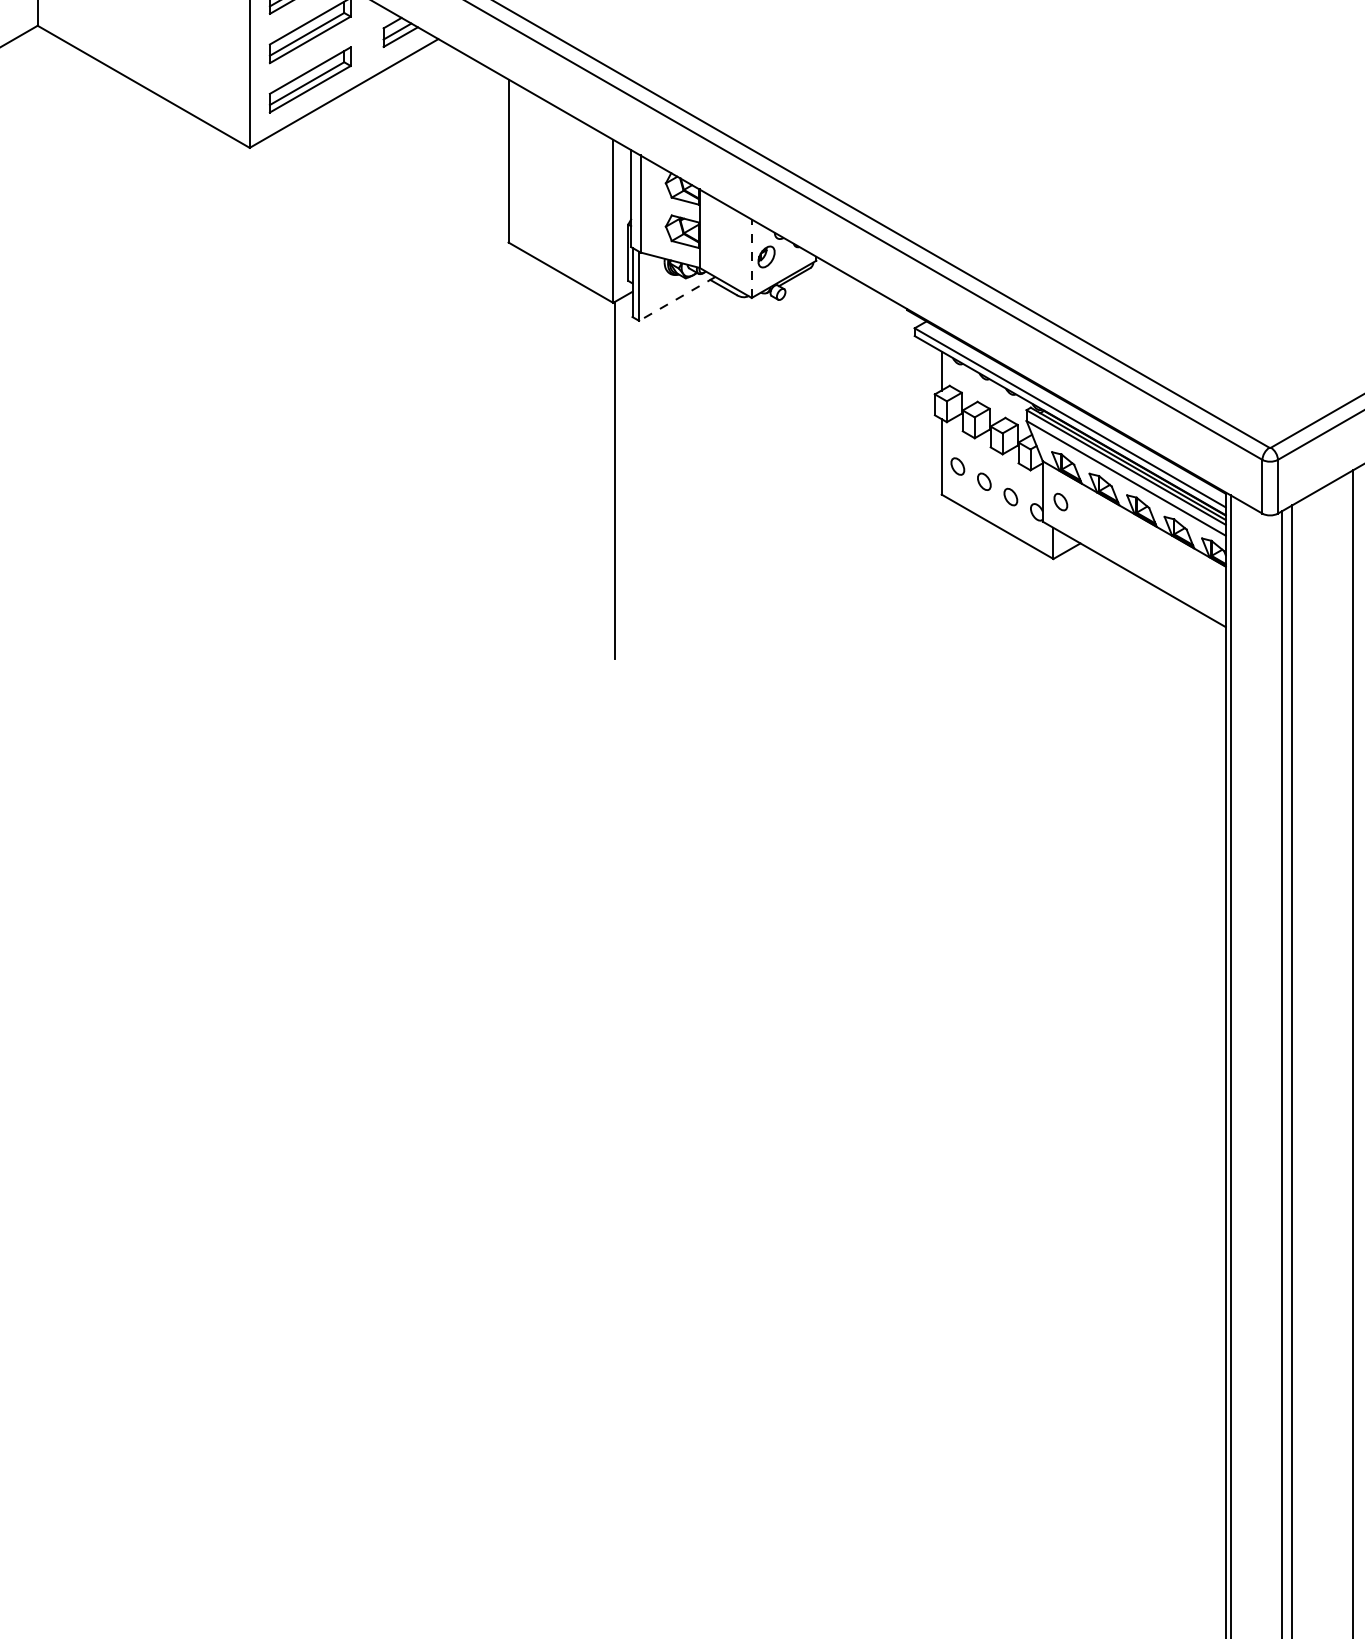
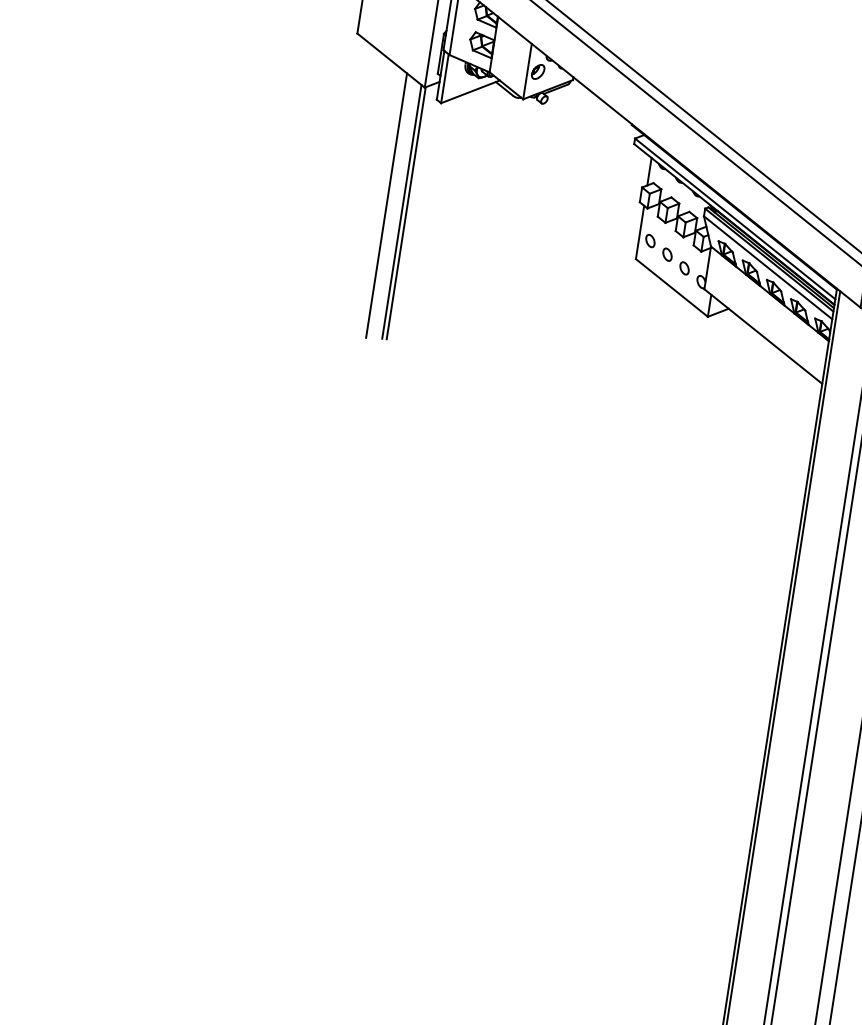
line: (751, 258) -> (527, 71), dashed -> solid
line: (677, 298) -> (470, 91), dashed -> solid
line: (585, 473) -> (386, 205), added
line: (608, 479) -> (402, 211), added
part: (1060, 501) -> (719, 276), removed

